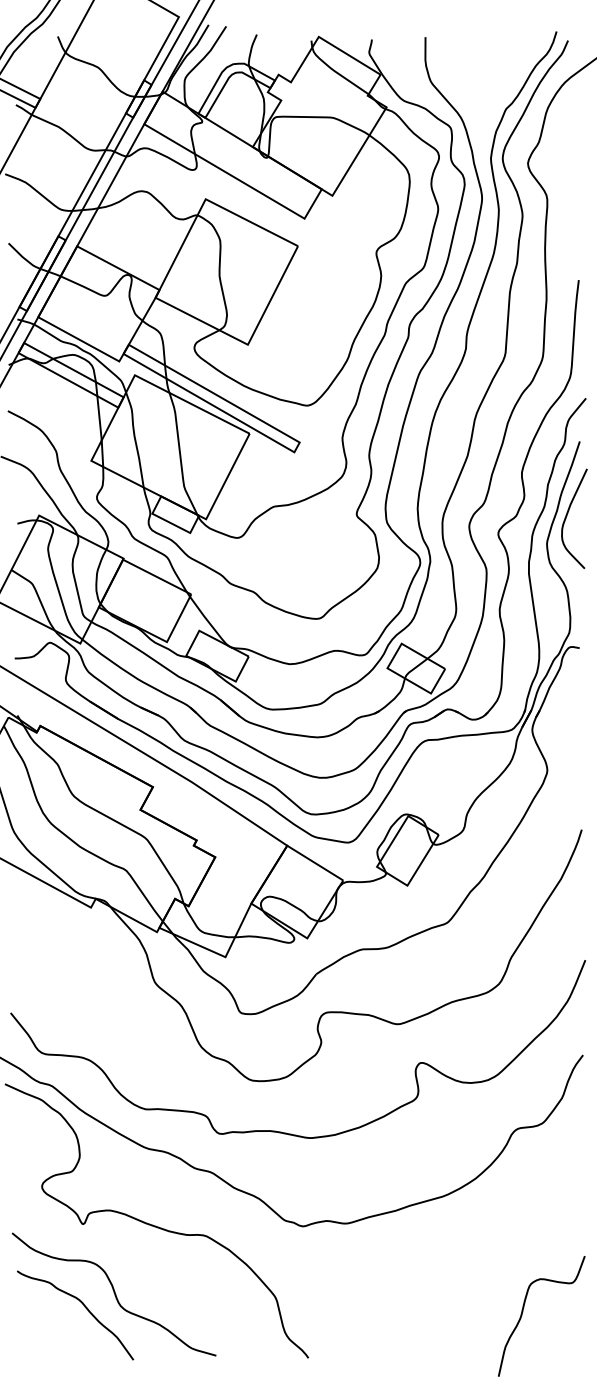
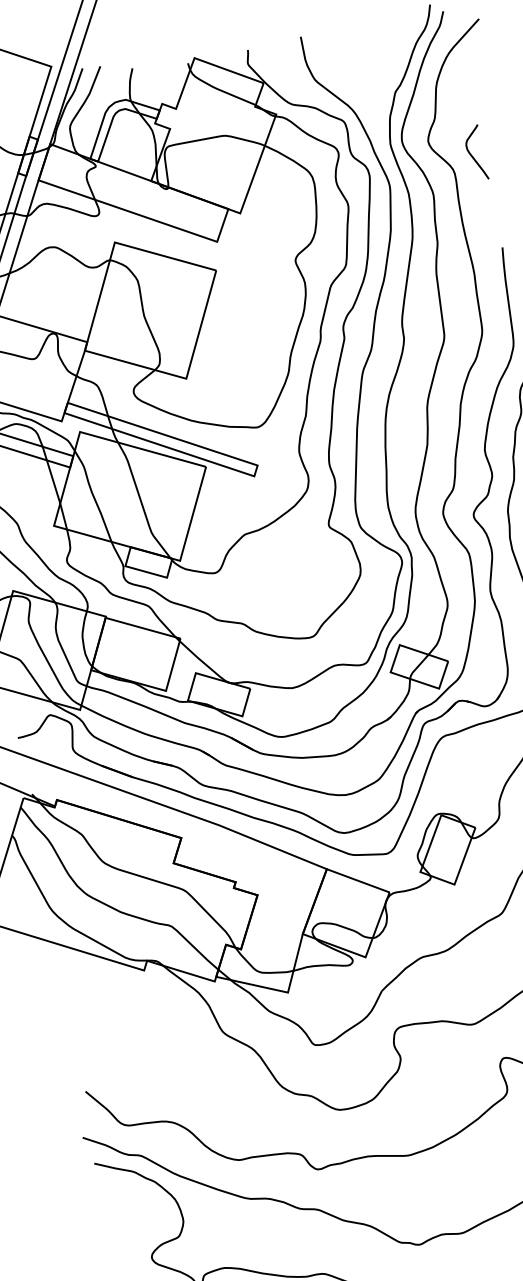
curve: (567, 184) -> (471, 154), added

